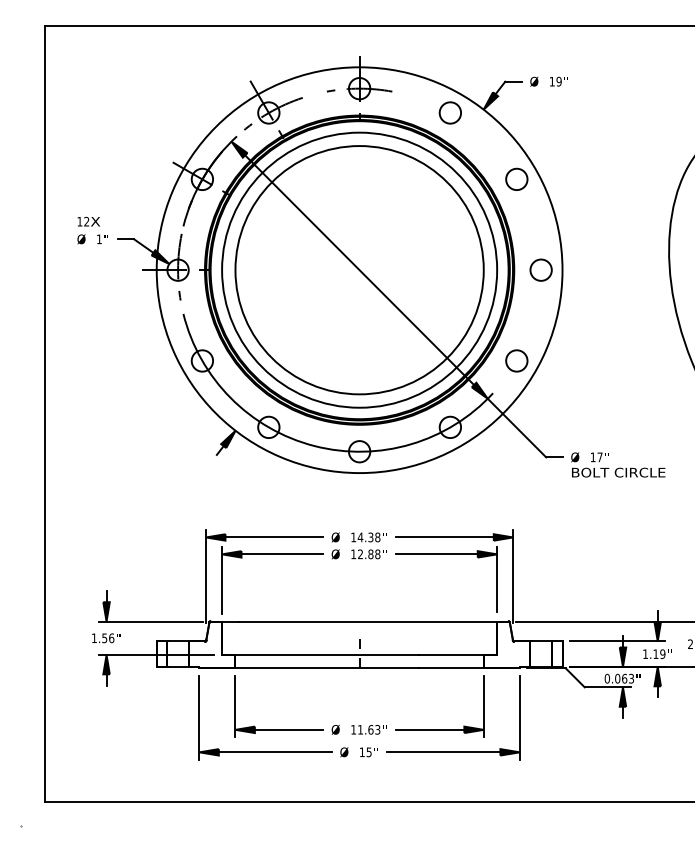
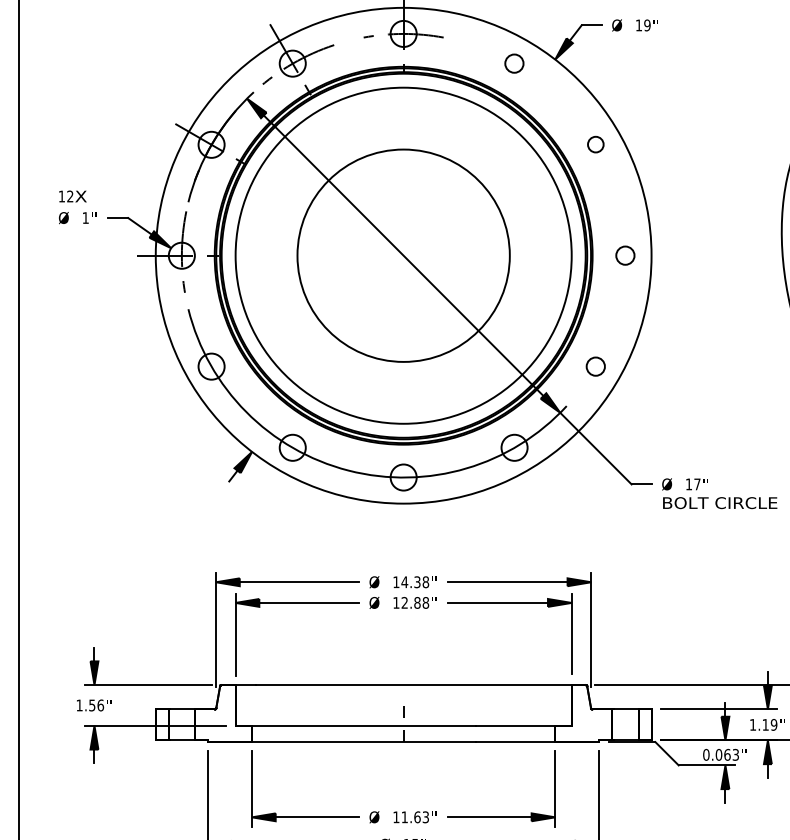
circle: (449, 112) -> (513, 63), size x0.7
circle: (516, 178) -> (595, 143), size x0.6
circle: (540, 269) -> (624, 254), size x0.7
circle: (359, 270) -> (403, 256), size x0.7
circle: (516, 360) -> (595, 366), size x0.7

